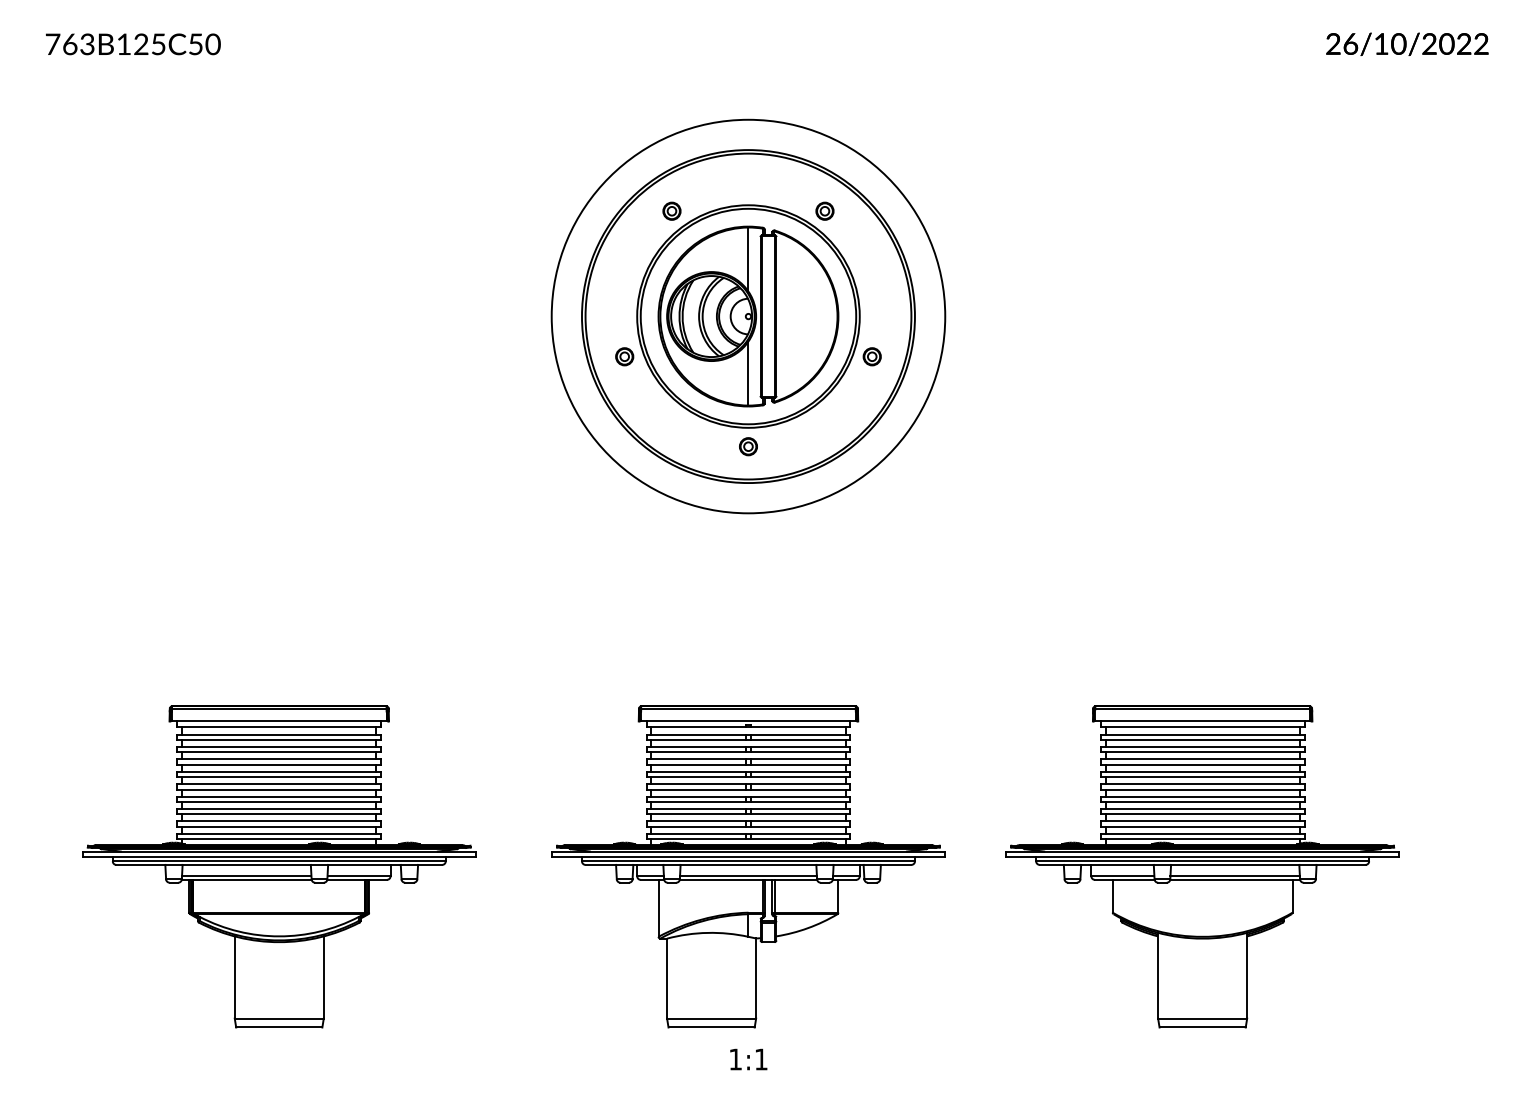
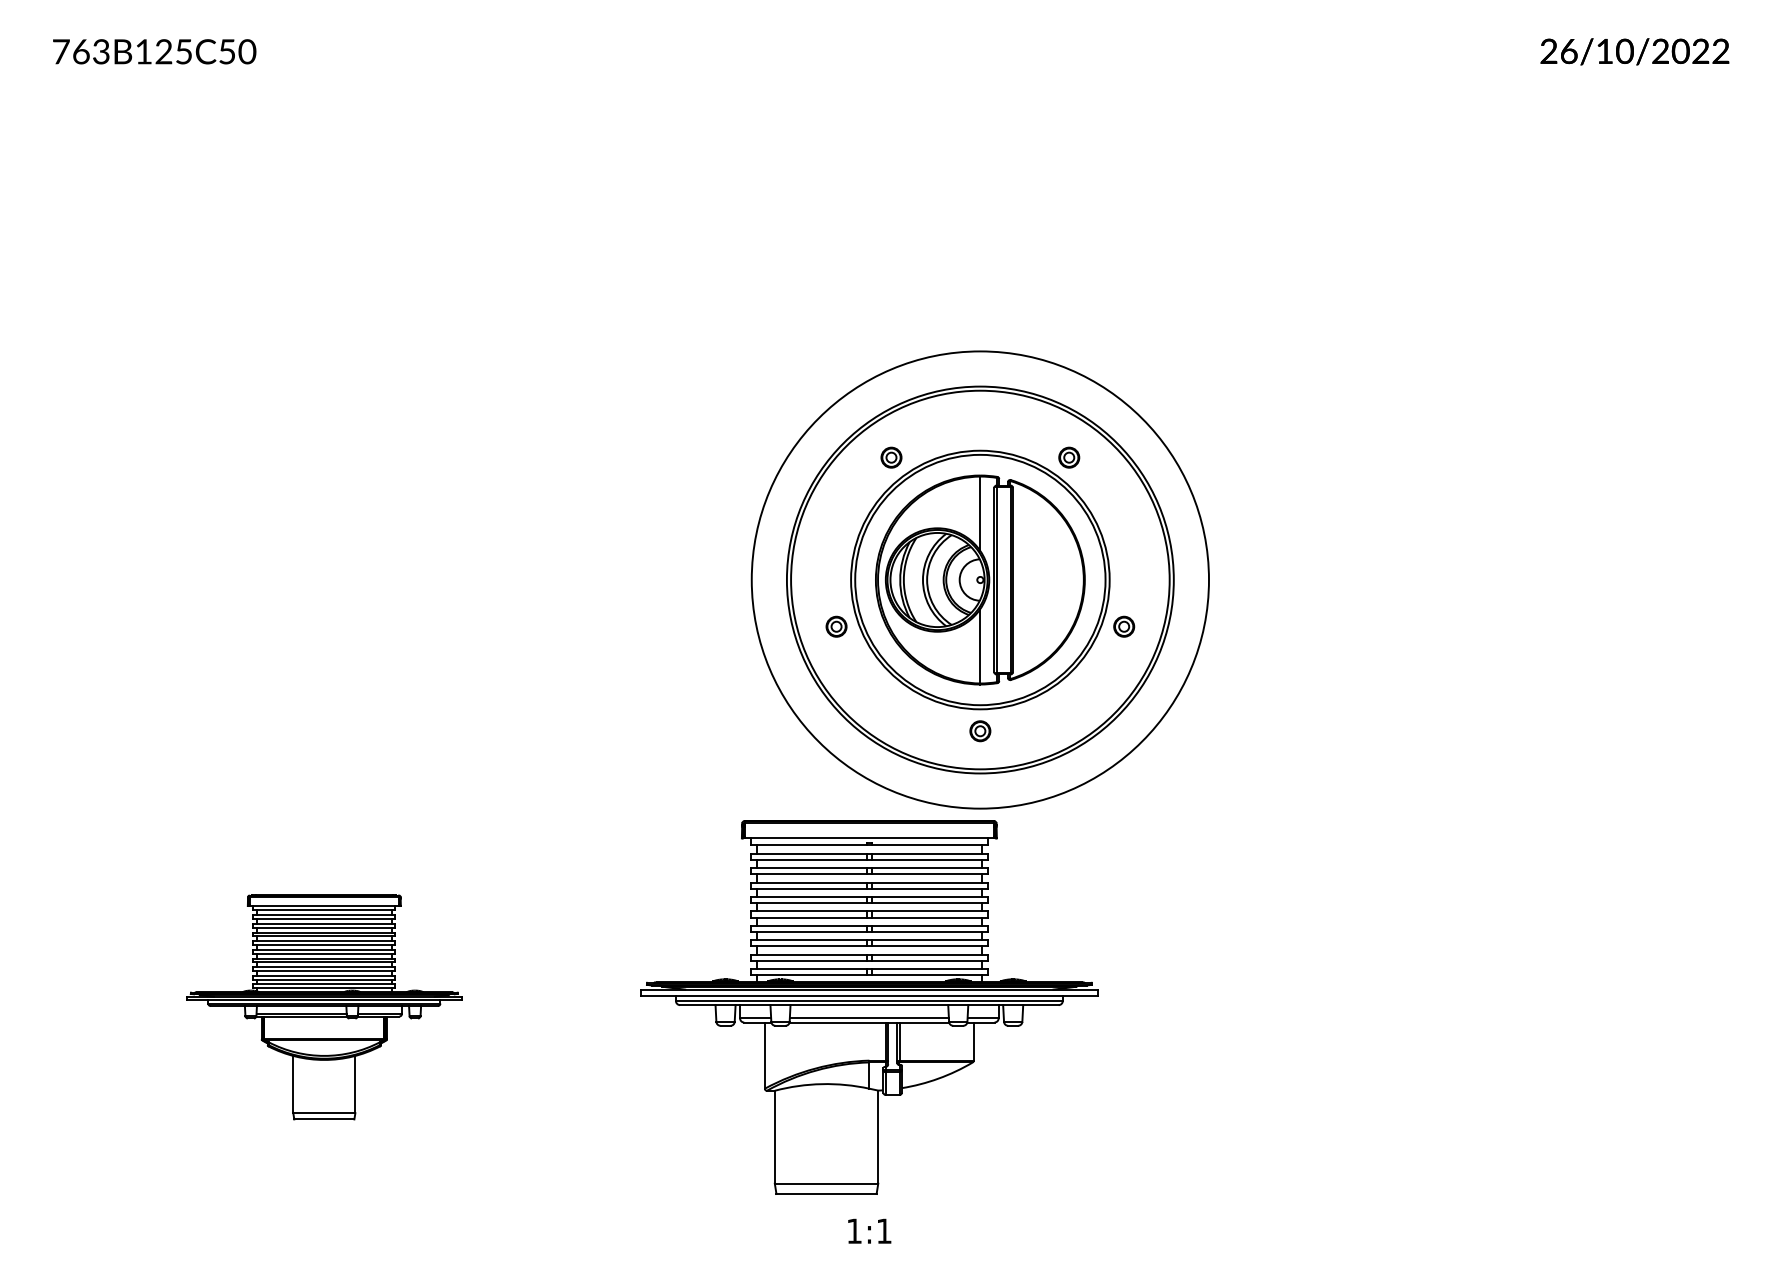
part: (747, 316) -> (979, 579), moved
part: (279, 866) -> (324, 1007), size x0.6
part: (1202, 866) -> (1396, 1007), removed

